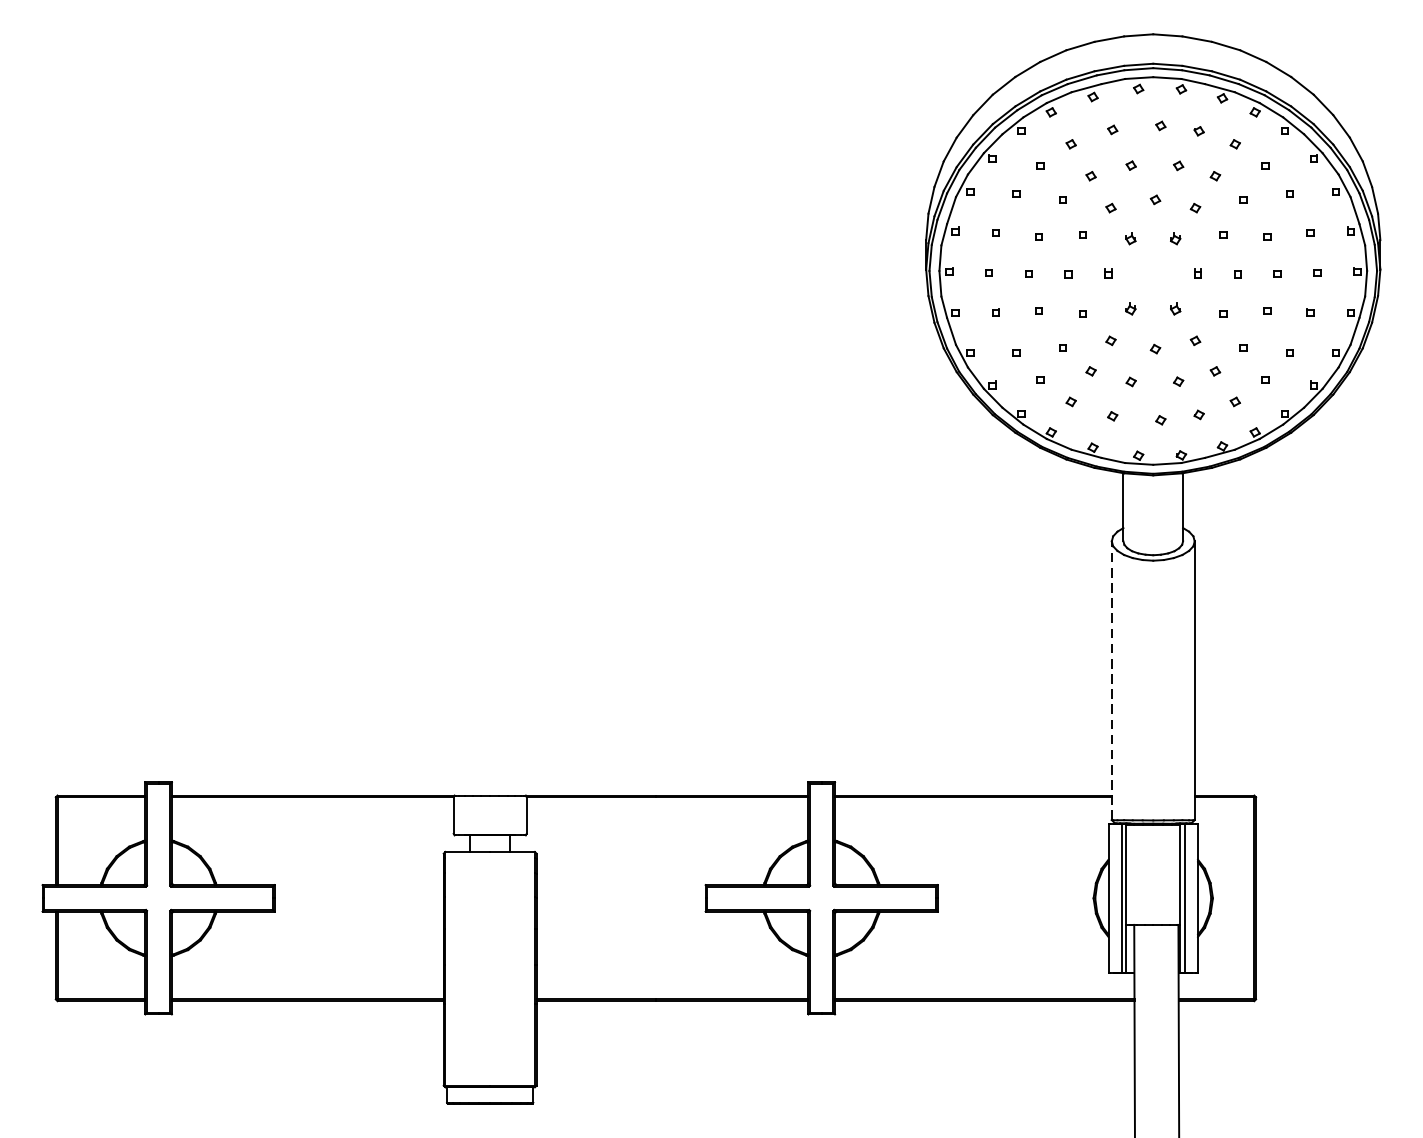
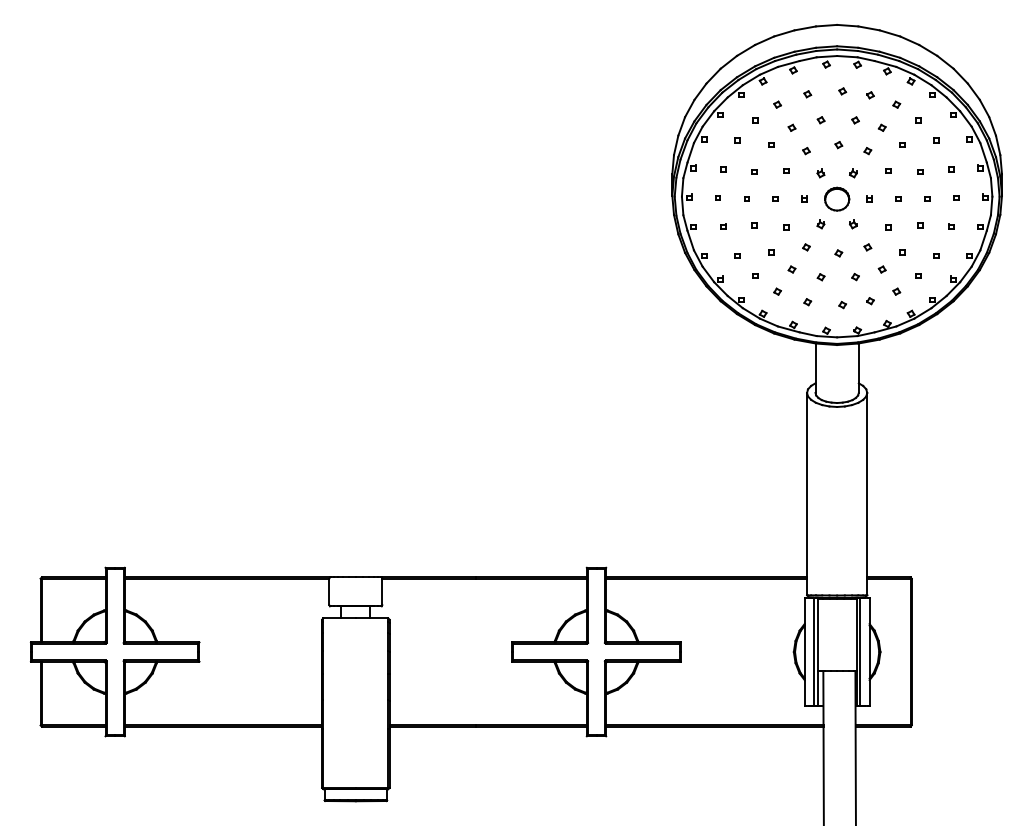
part: (1153, 273) -> (837, 198), added
line: (1112, 679) -> (807, 493), dashed -> solid

